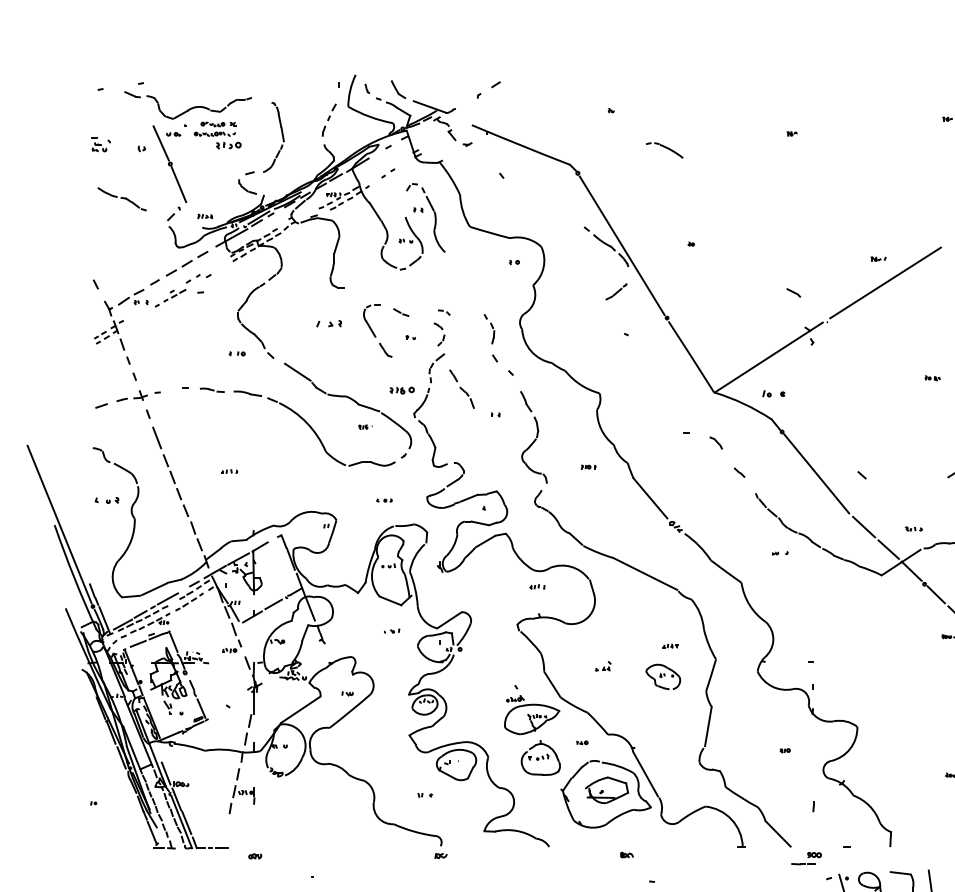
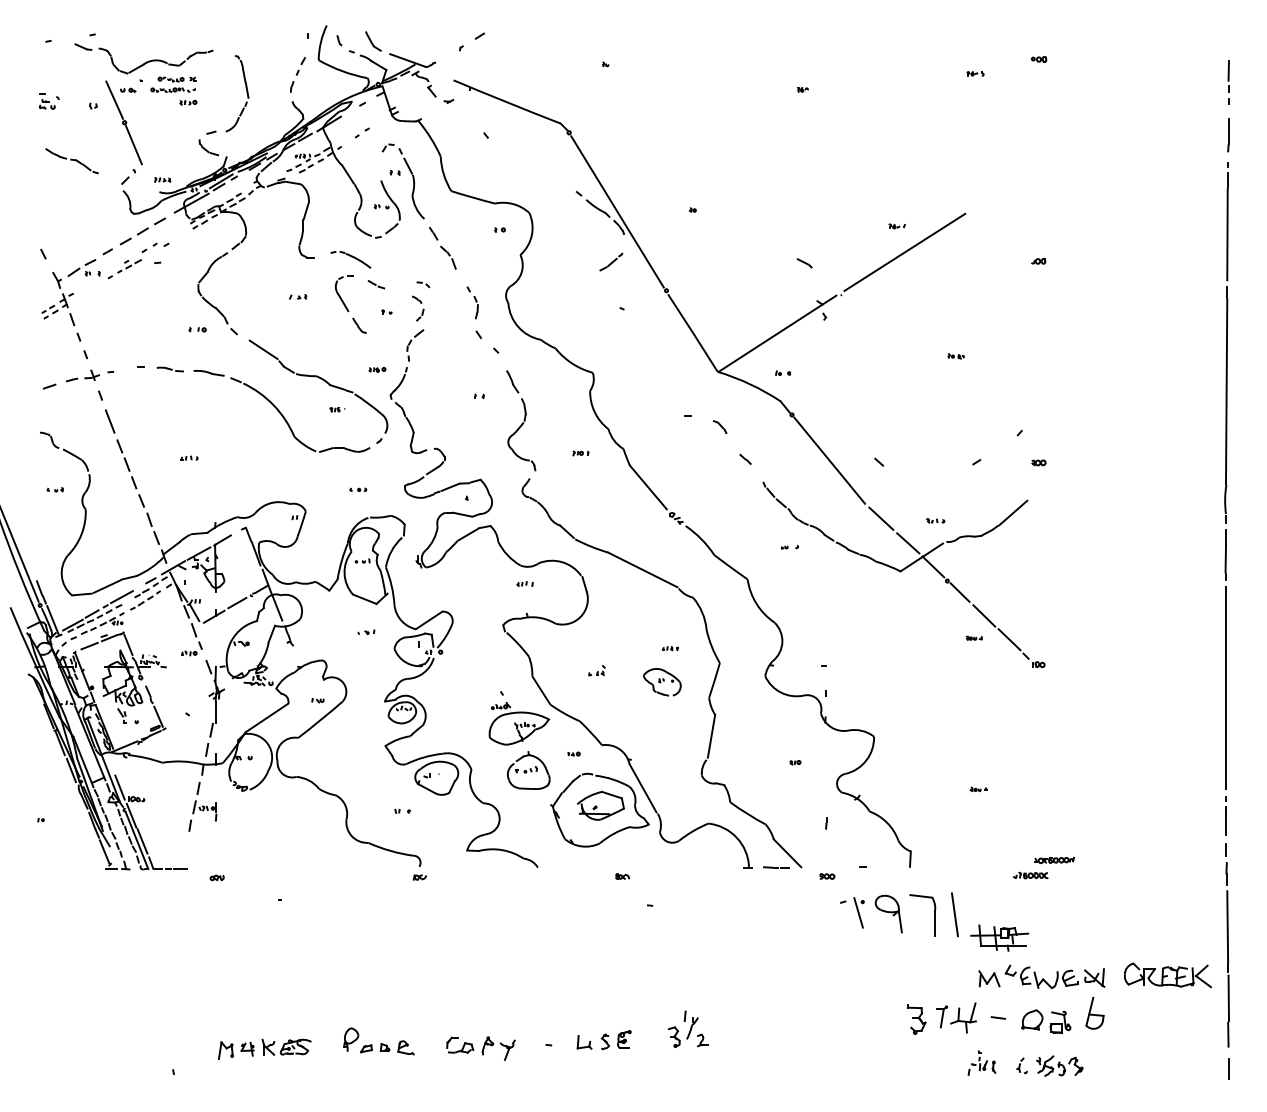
part: (228, 145) -> (188, 102), size x0.62
part: (664, 150) -> (350, 259), moved
part: (329, 323) -> (298, 296), size x0.62
part: (461, 389) -> (442, 248), moved
part: (402, 390) -> (377, 369), size x0.62
part: (774, 393) -> (783, 372), size x0.62
part: (106, 500) -> (54, 489), size x0.62
line: (803, 864) -> (776, 867), moved

